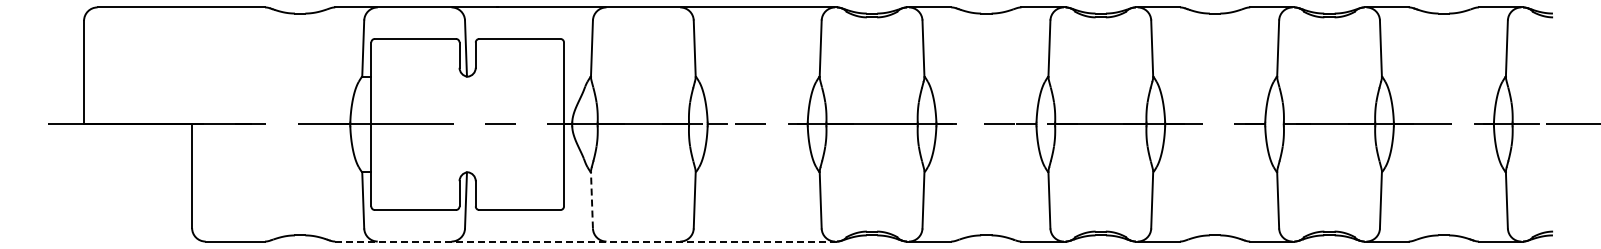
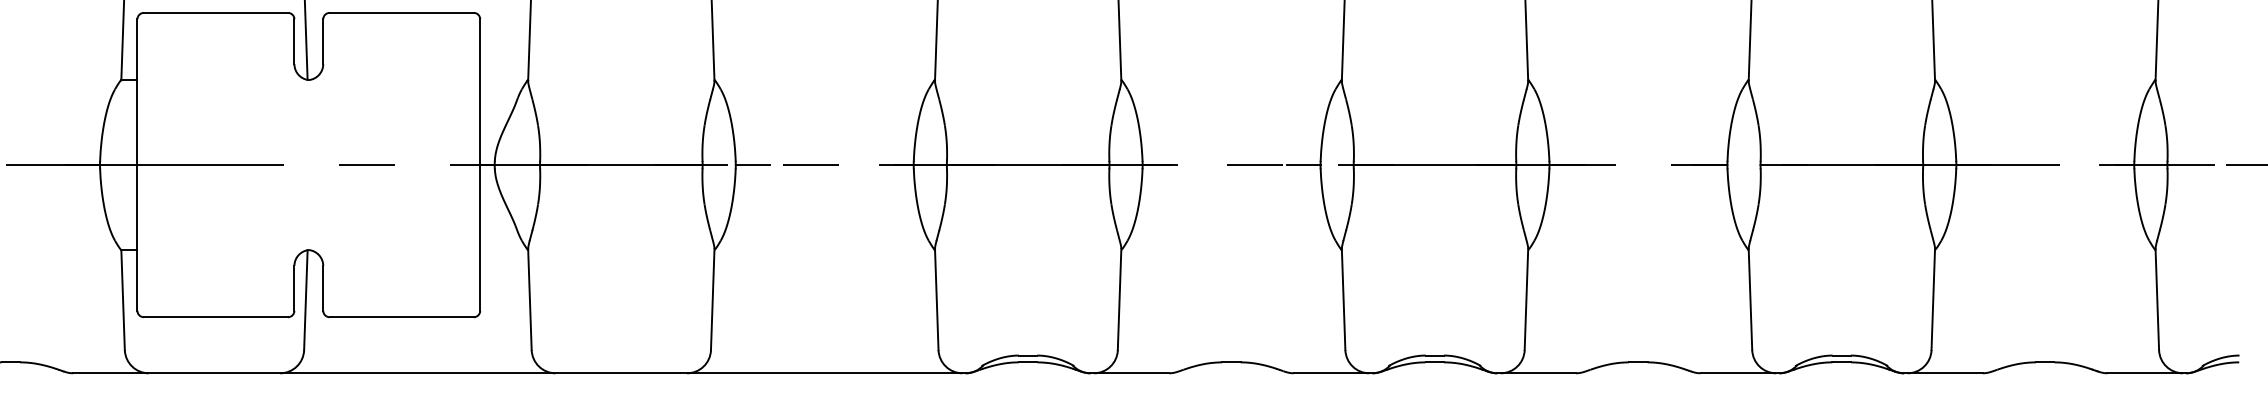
line: (591, 199) -> (529, 298), dashed -> solid
line: (586, 241) -> (520, 373), dashed -> solid

